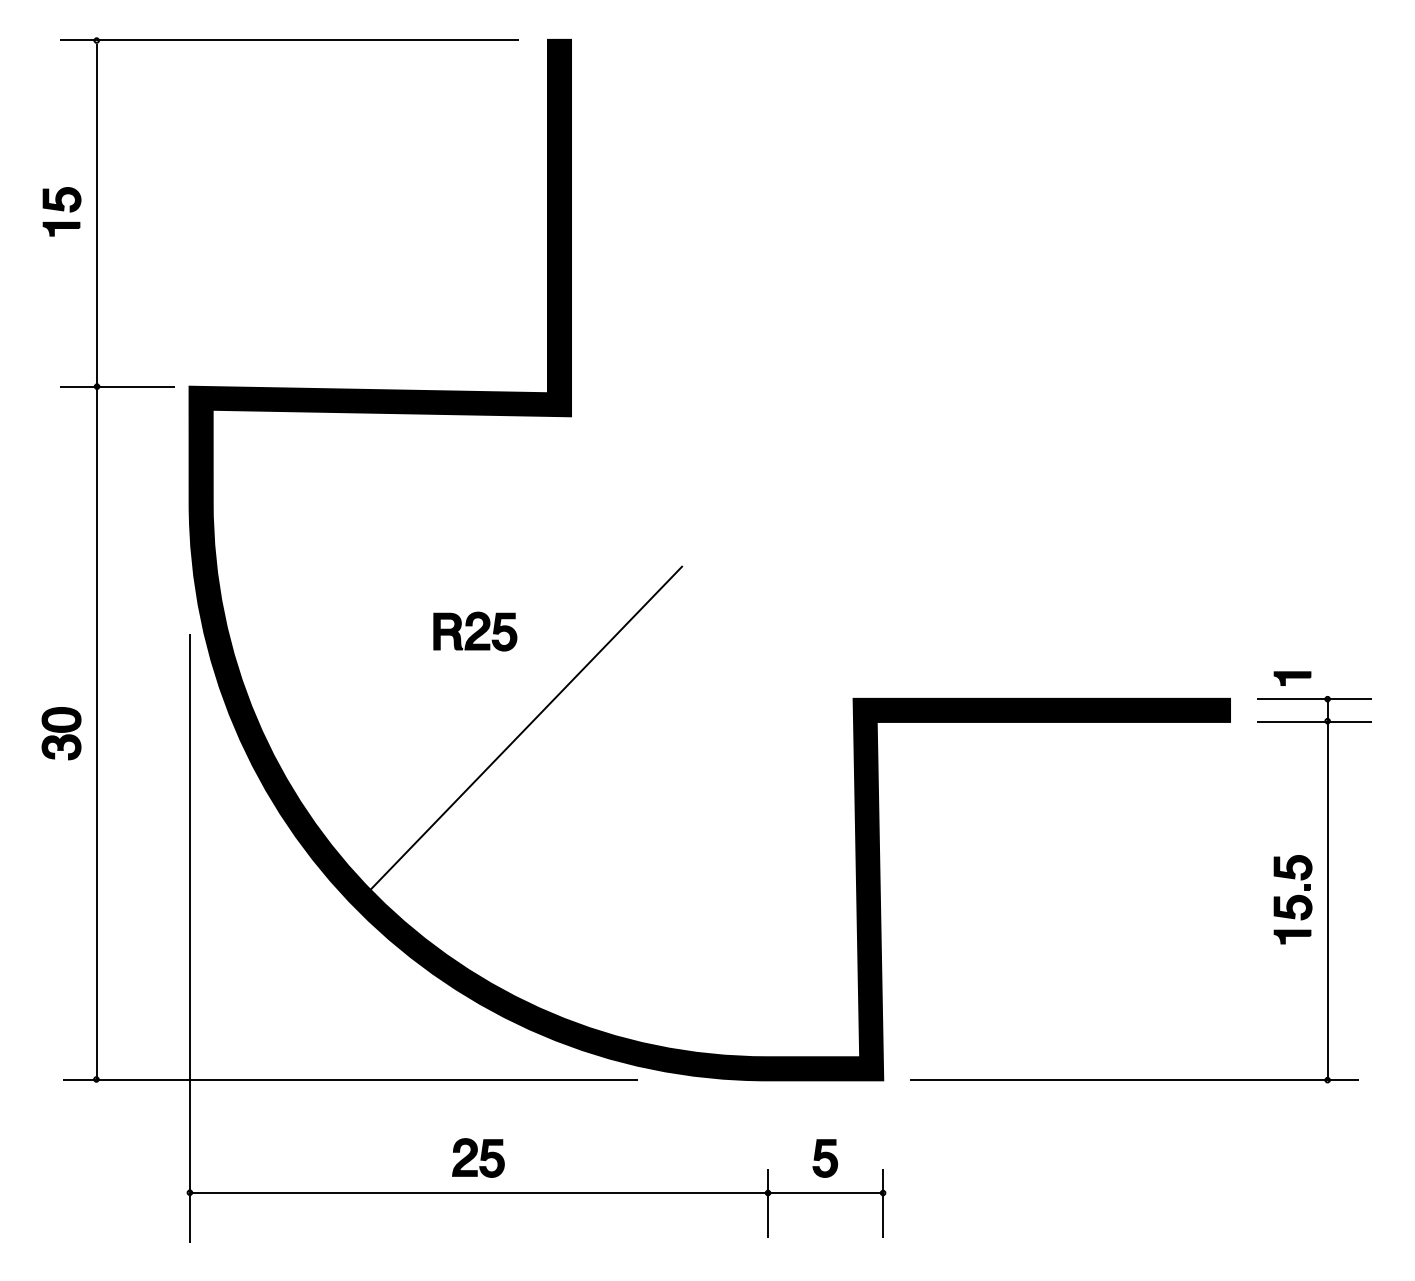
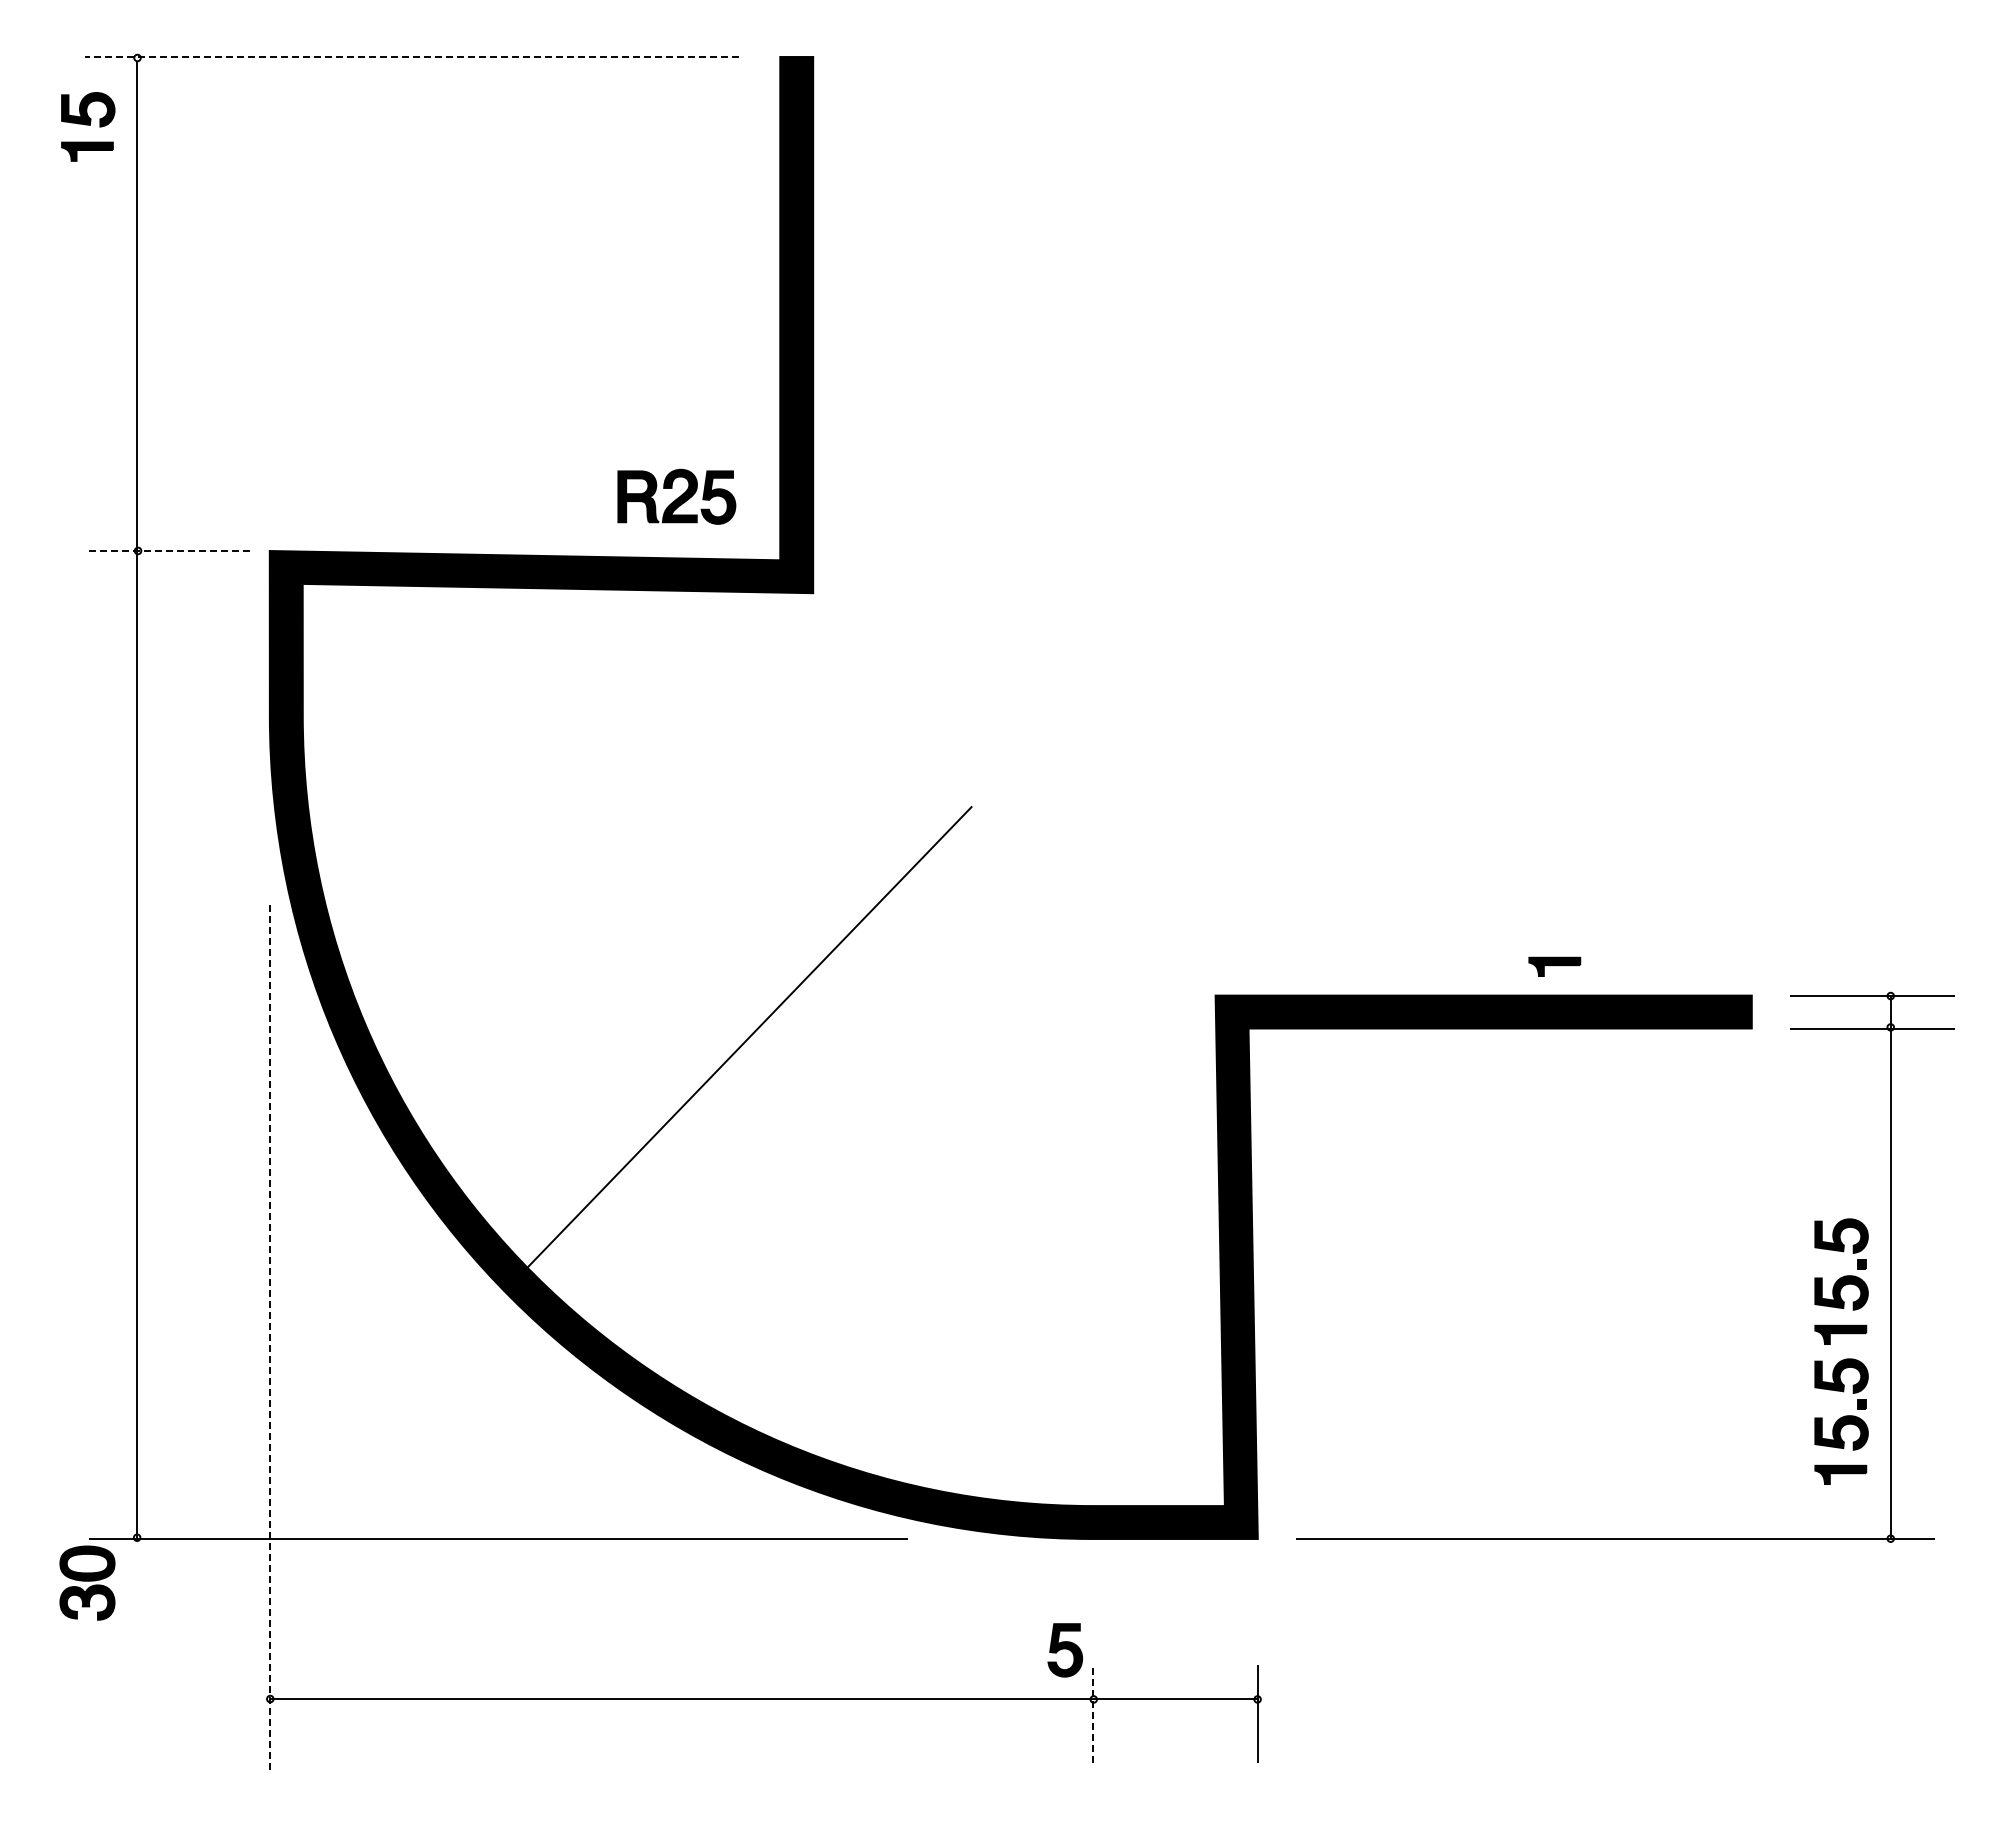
line: (289, 40) -> (411, 57), solid -> dashed
part: (62, 211) -> (88, 126), moved
line: (117, 387) -> (166, 551), solid -> dashed
part: (475, 631) -> (676, 496), moved
part: (1292, 678) -> (1554, 966), moved
part: (61, 733) -> (87, 1582), moved
line: (189, 938) -> (269, 1336), solid -> dashed
part: (1293, 997) -> (1841, 1421), added
part: (478, 1157) -> (681, 1649), removed
part: (825, 1158) -> (1065, 1650), moved
line: (767, 1202) -> (1093, 1713), solid -> dashed

